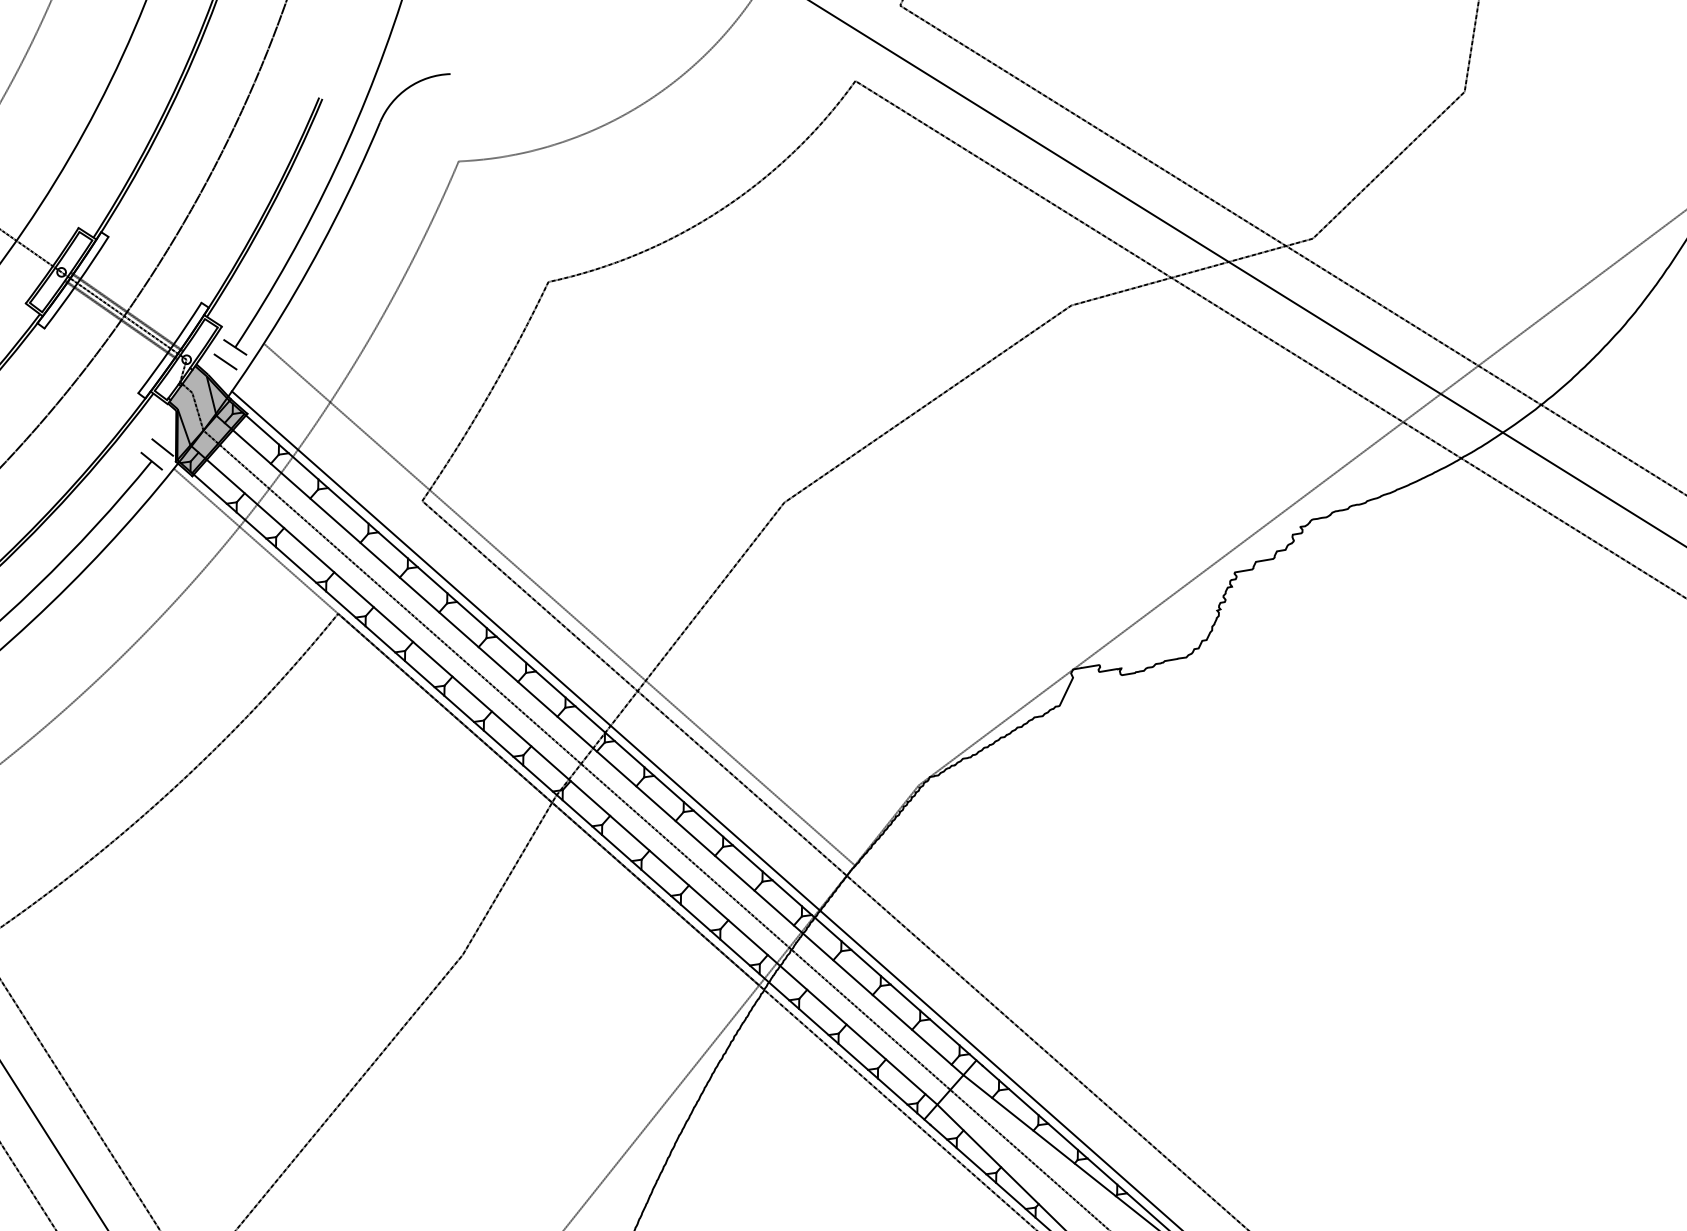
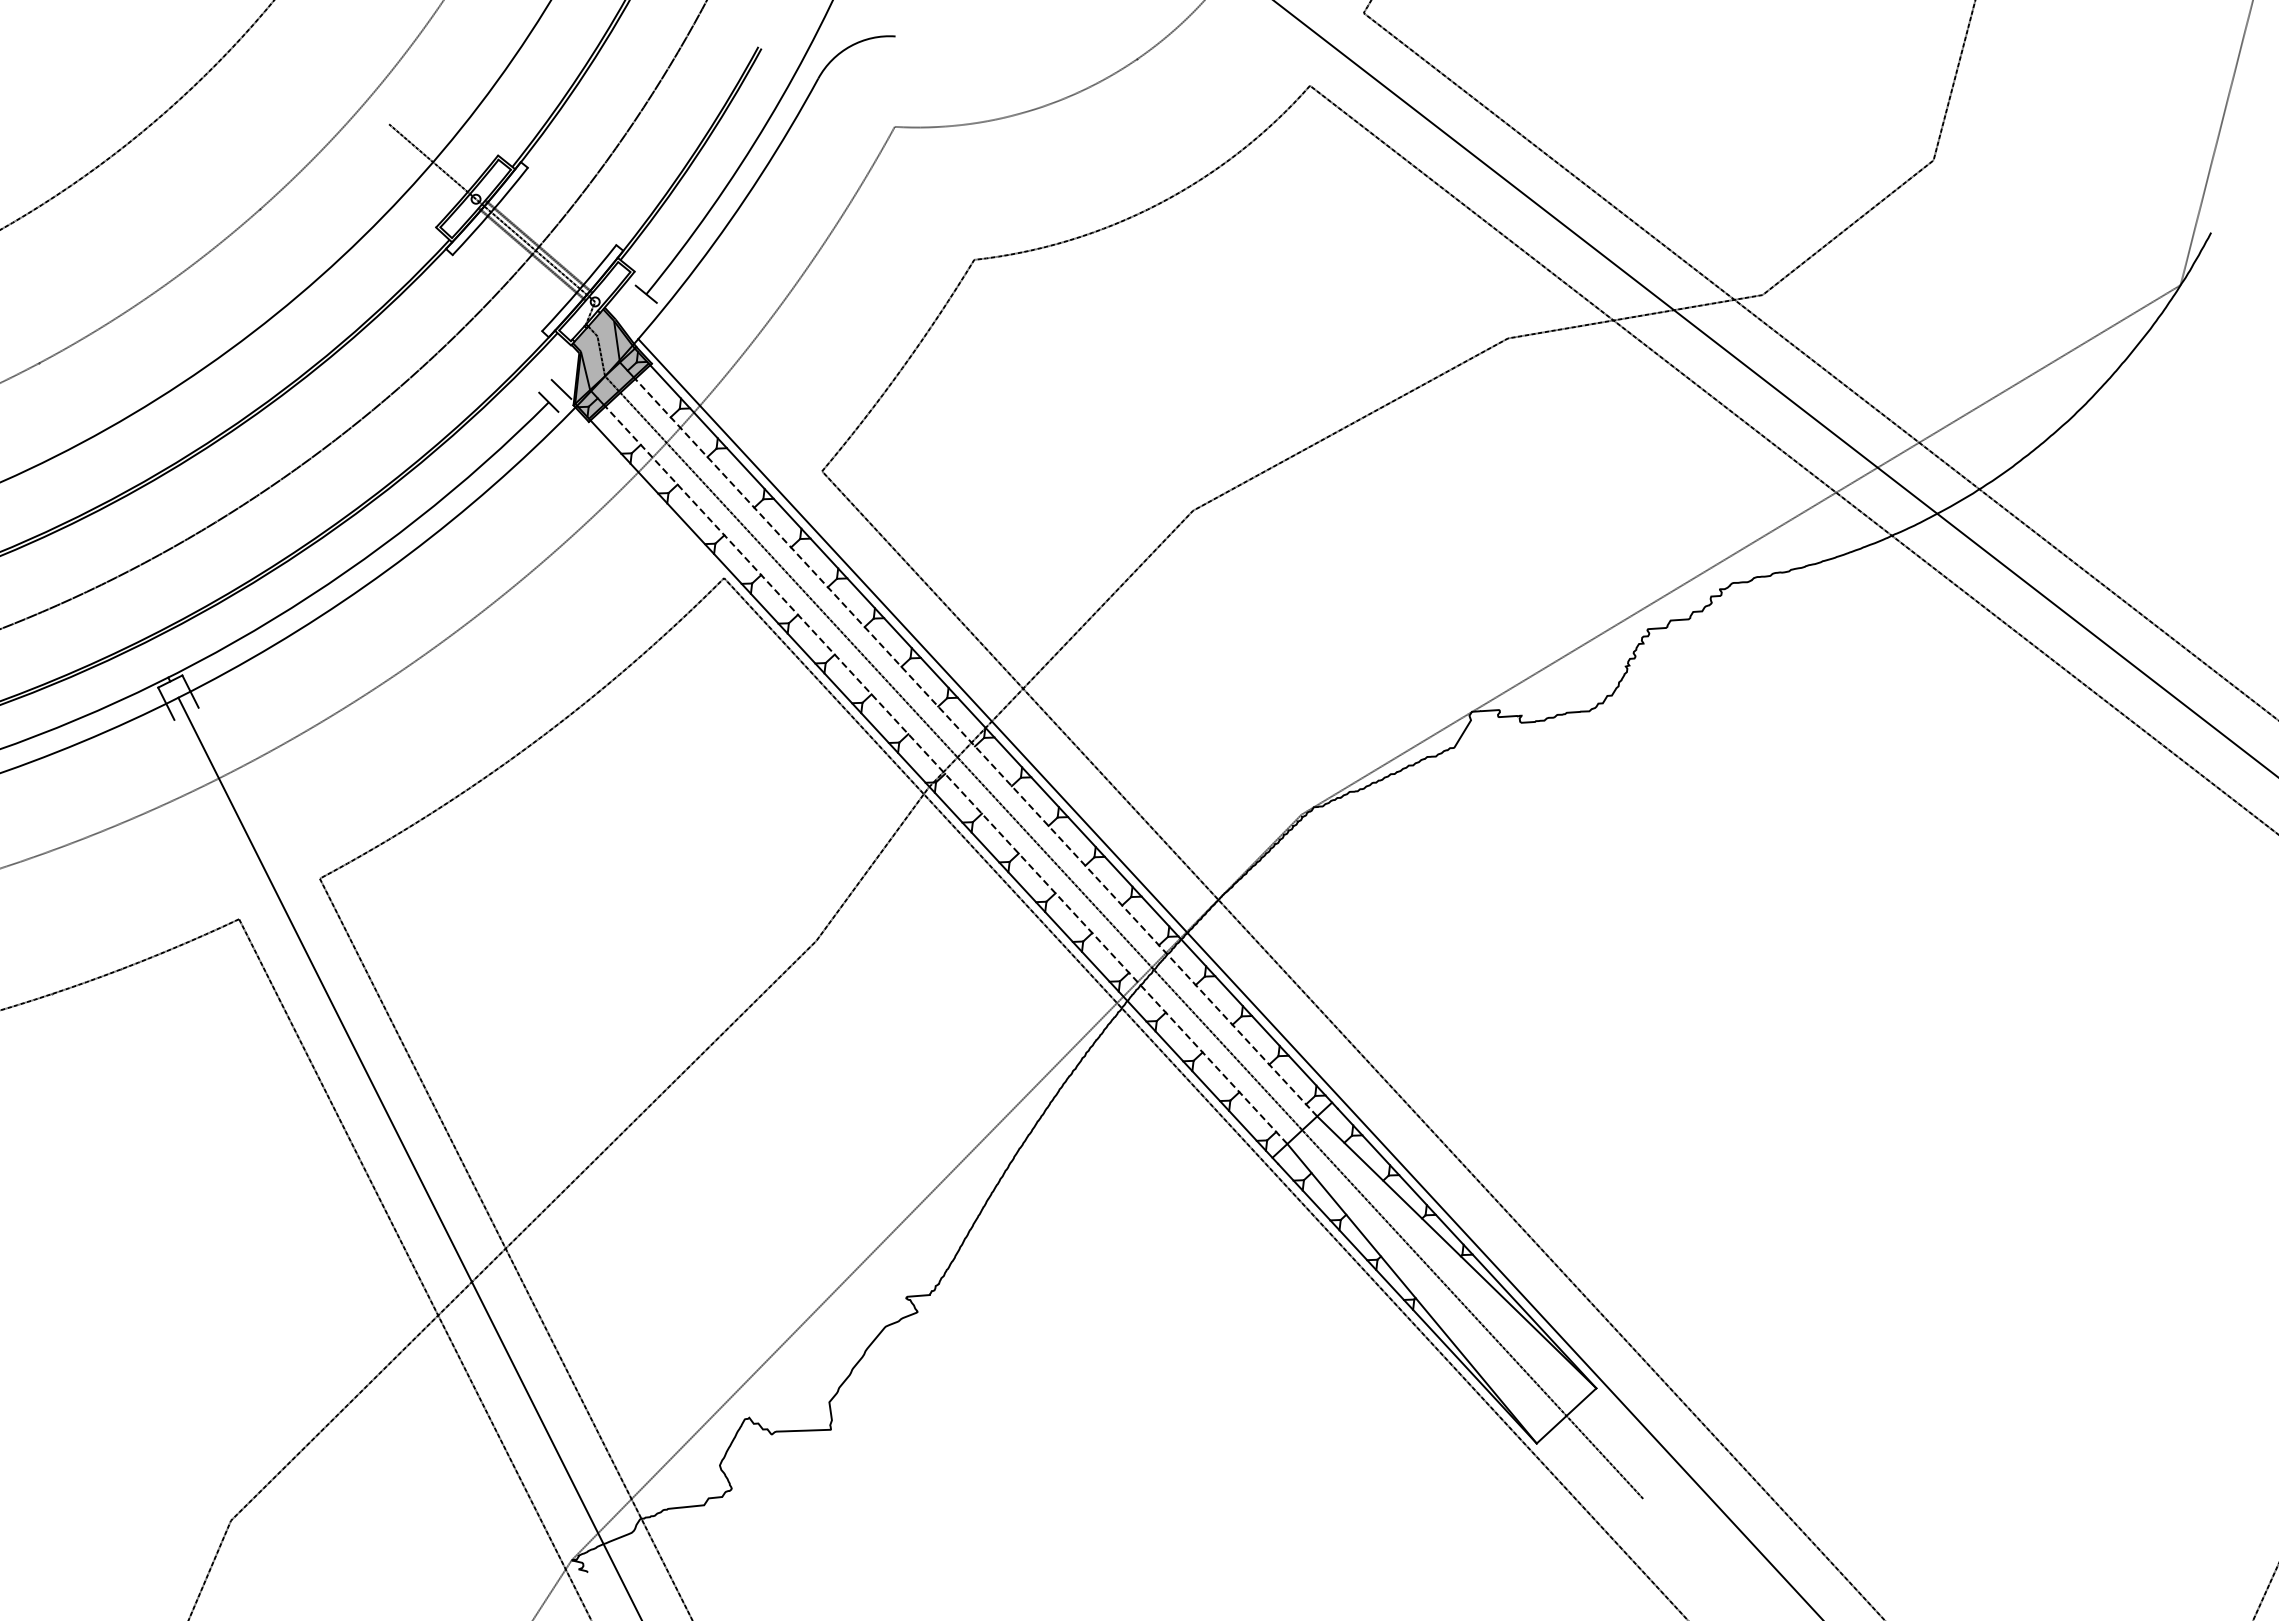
line: (225, 361) -> (634, 307), removed
line: (558, 604) -> (951, 591), removed
line: (466, 726) -> (843, 707), removed
line: (597, 752) -> (975, 747), solid -> dashed
line: (572, 781) -> (946, 774), solid -> dashed

